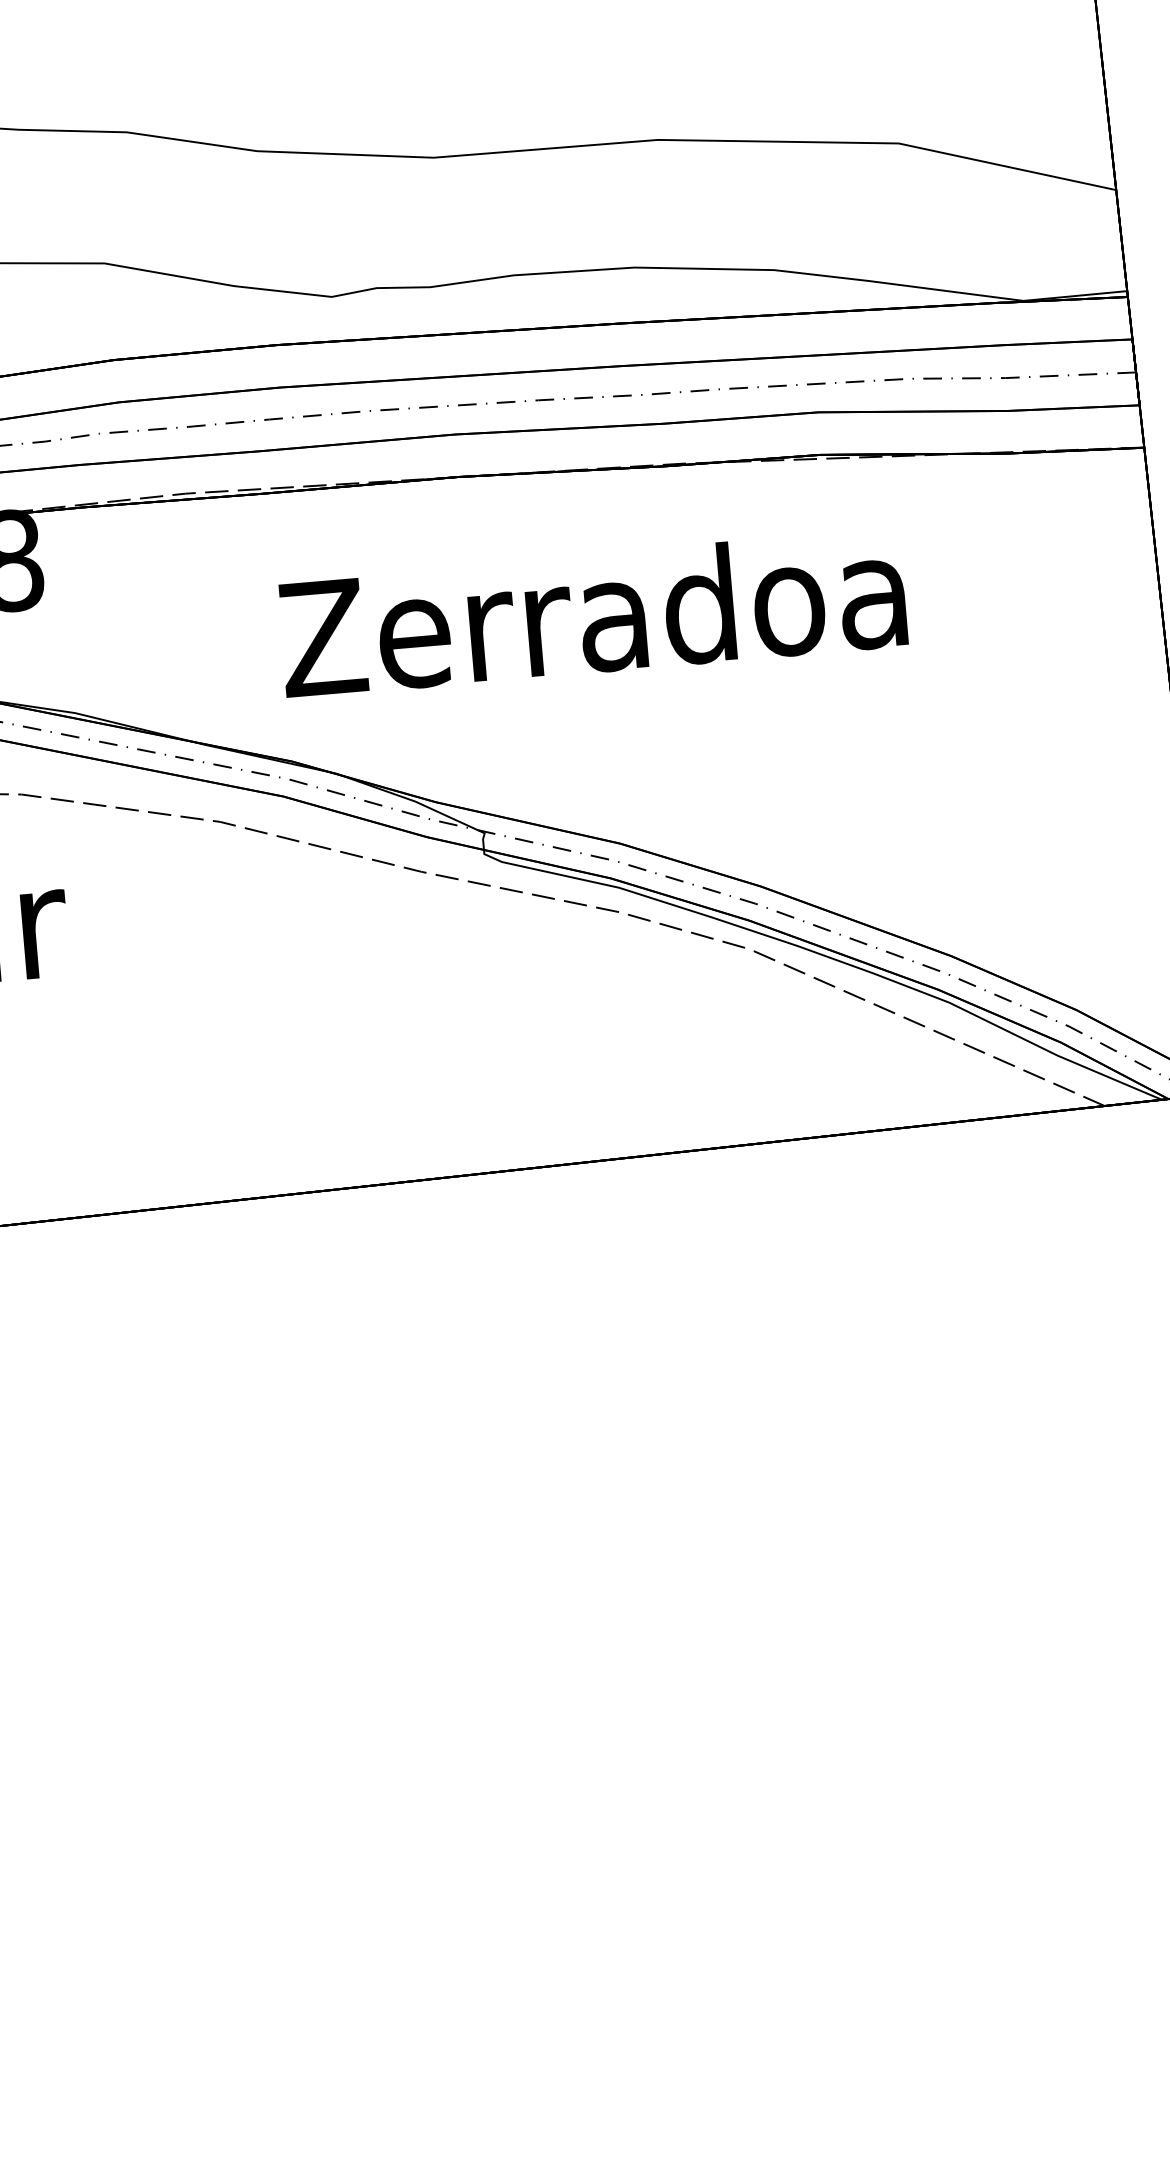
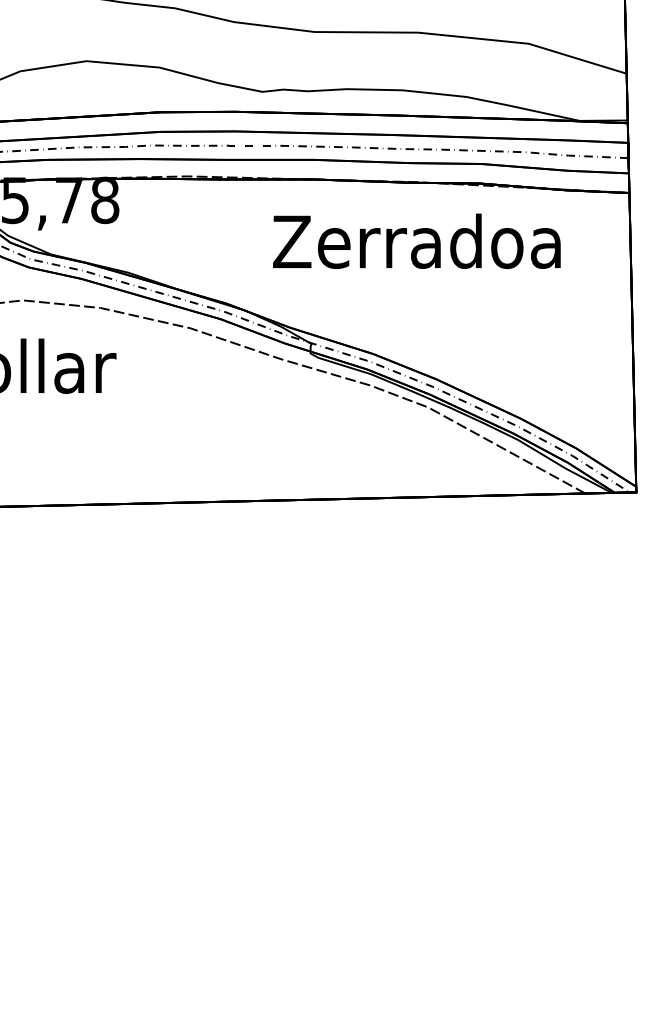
text: (591, 611) -> (416, 240), moved

